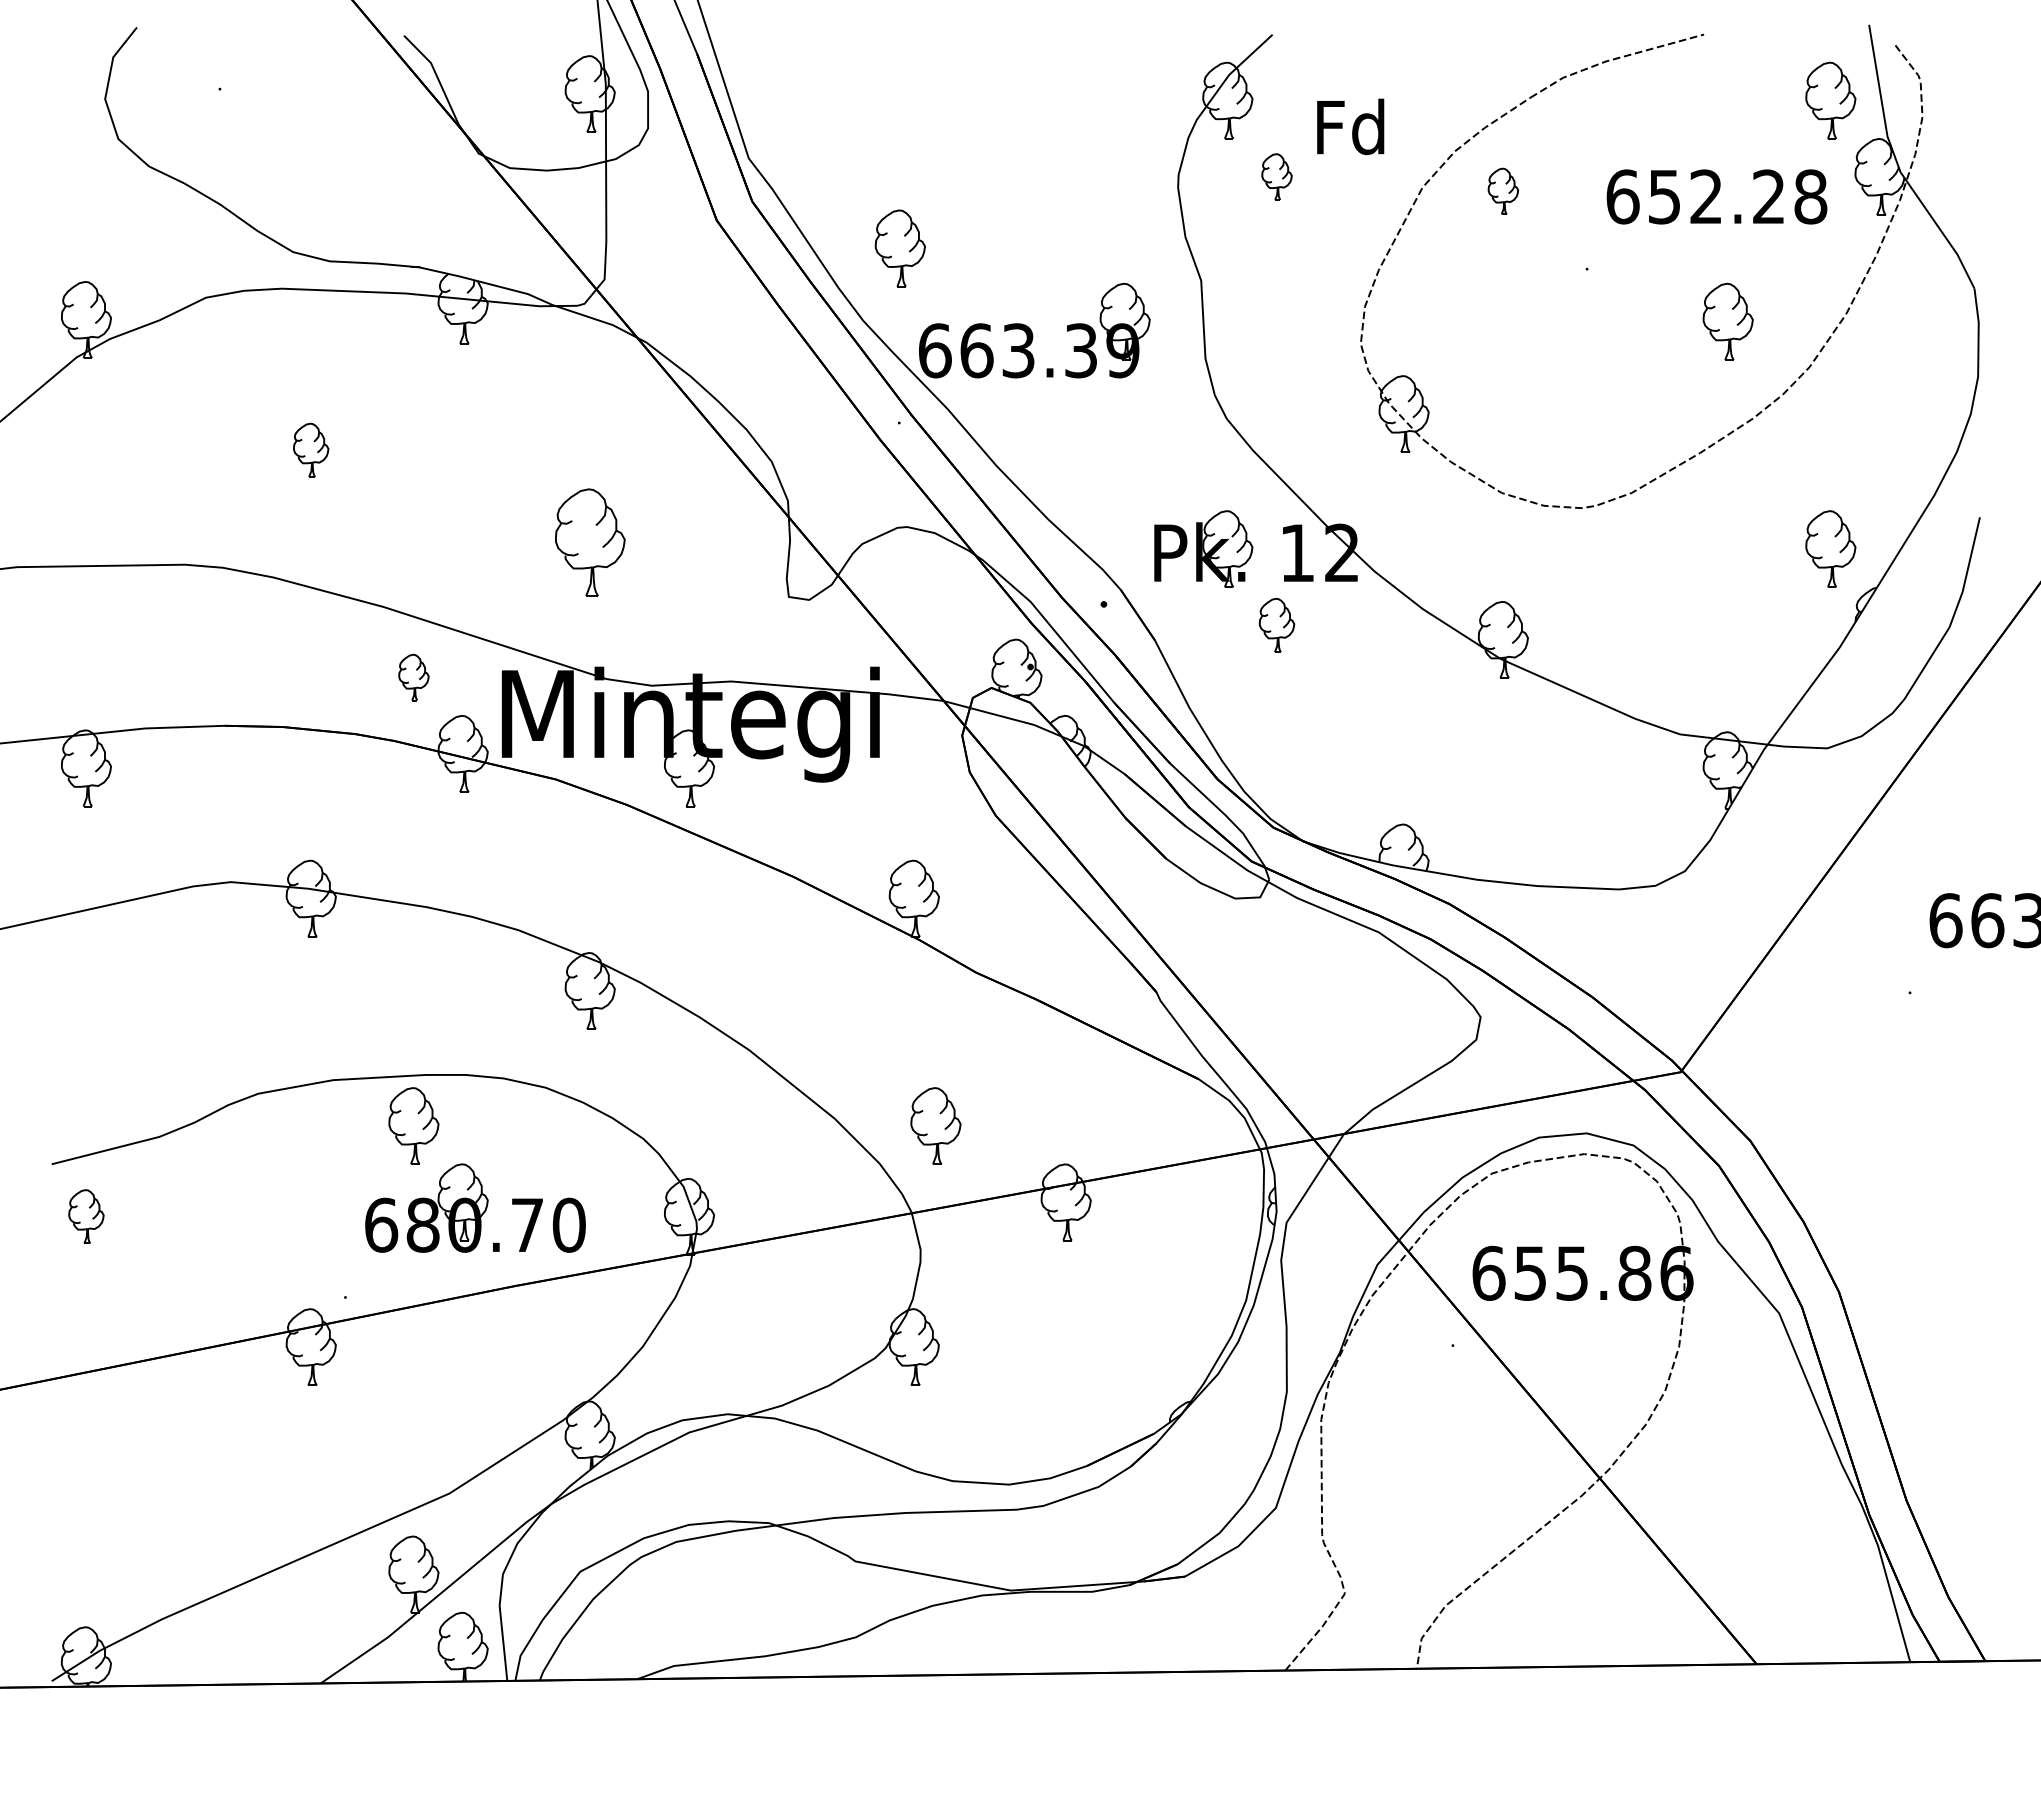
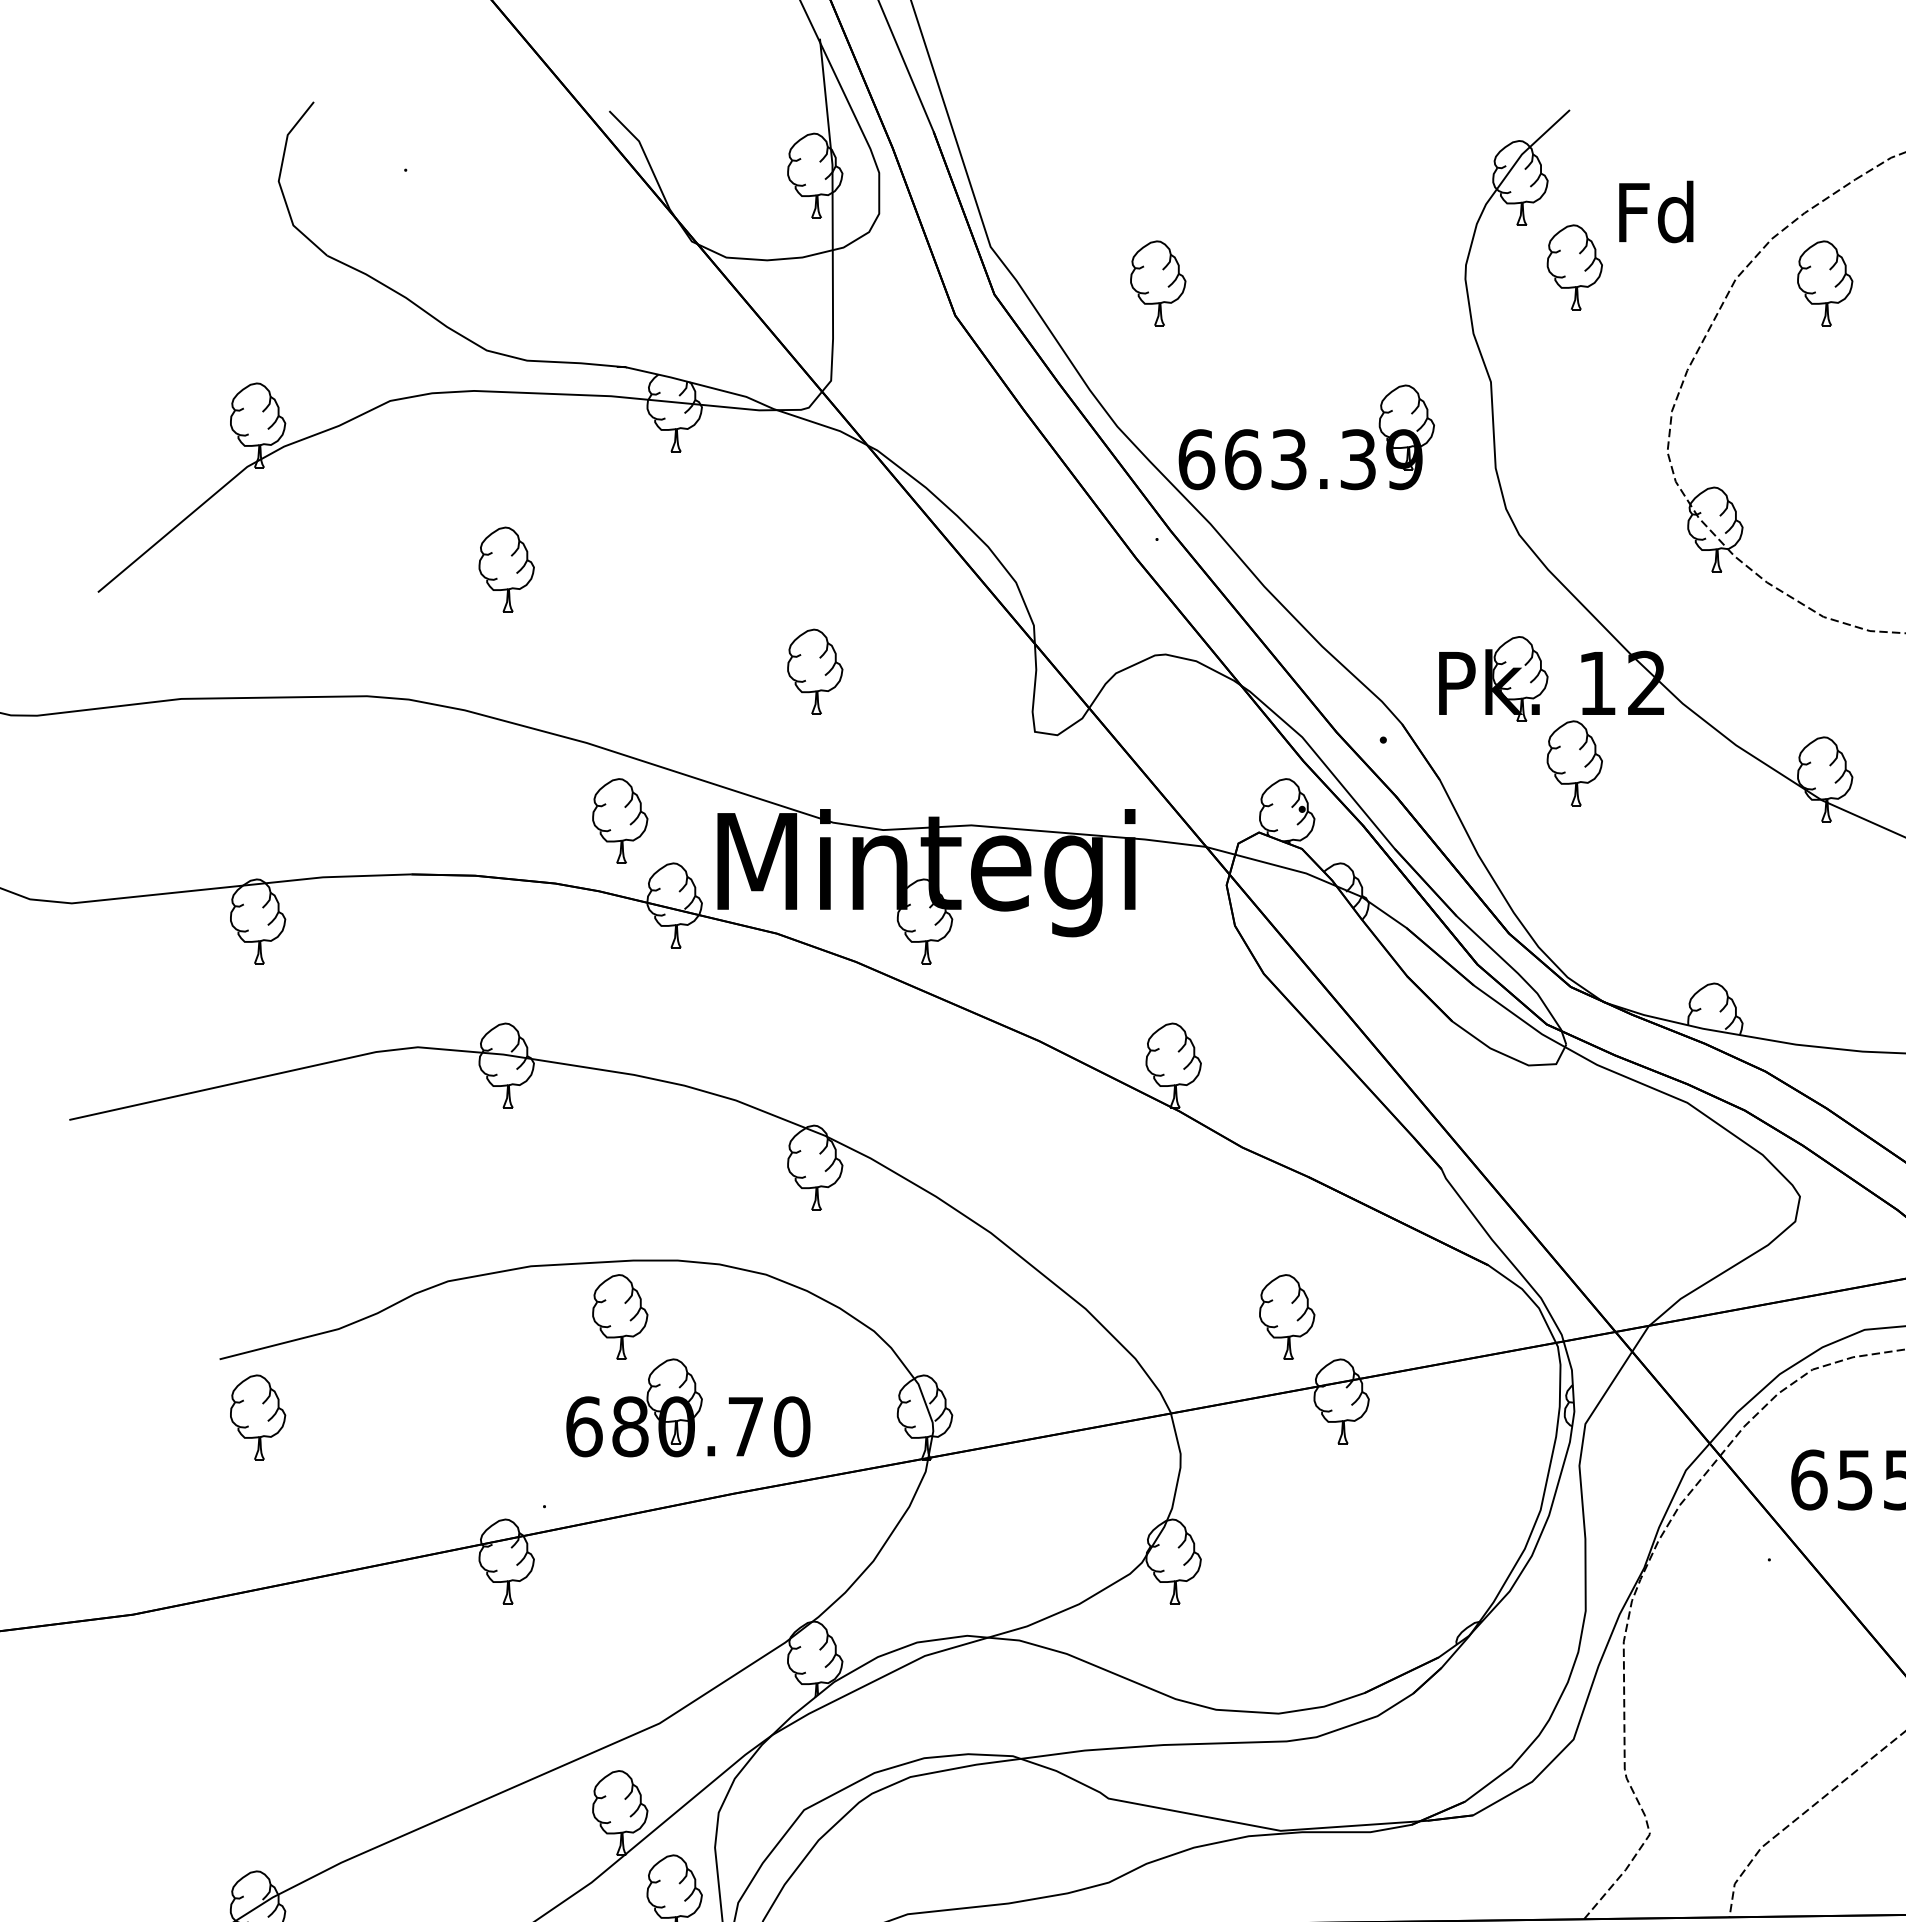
part: (1276, 176) -> (1574, 266), size x1.67
part: (1503, 191) -> (1825, 283), size x1.67
part: (899, 248) -> (1157, 283), moved
part: (310, 450) -> (505, 569), size x1.43
part: (589, 542) -> (814, 671), size x0.71
part: (1276, 625) -> (1574, 763), size x1.43
part: (413, 677) -> (619, 820), size x1.67
part: (935, 1125) -> (1286, 1316), moved
part: (86, 1216) -> (258, 1417), size x1.43

